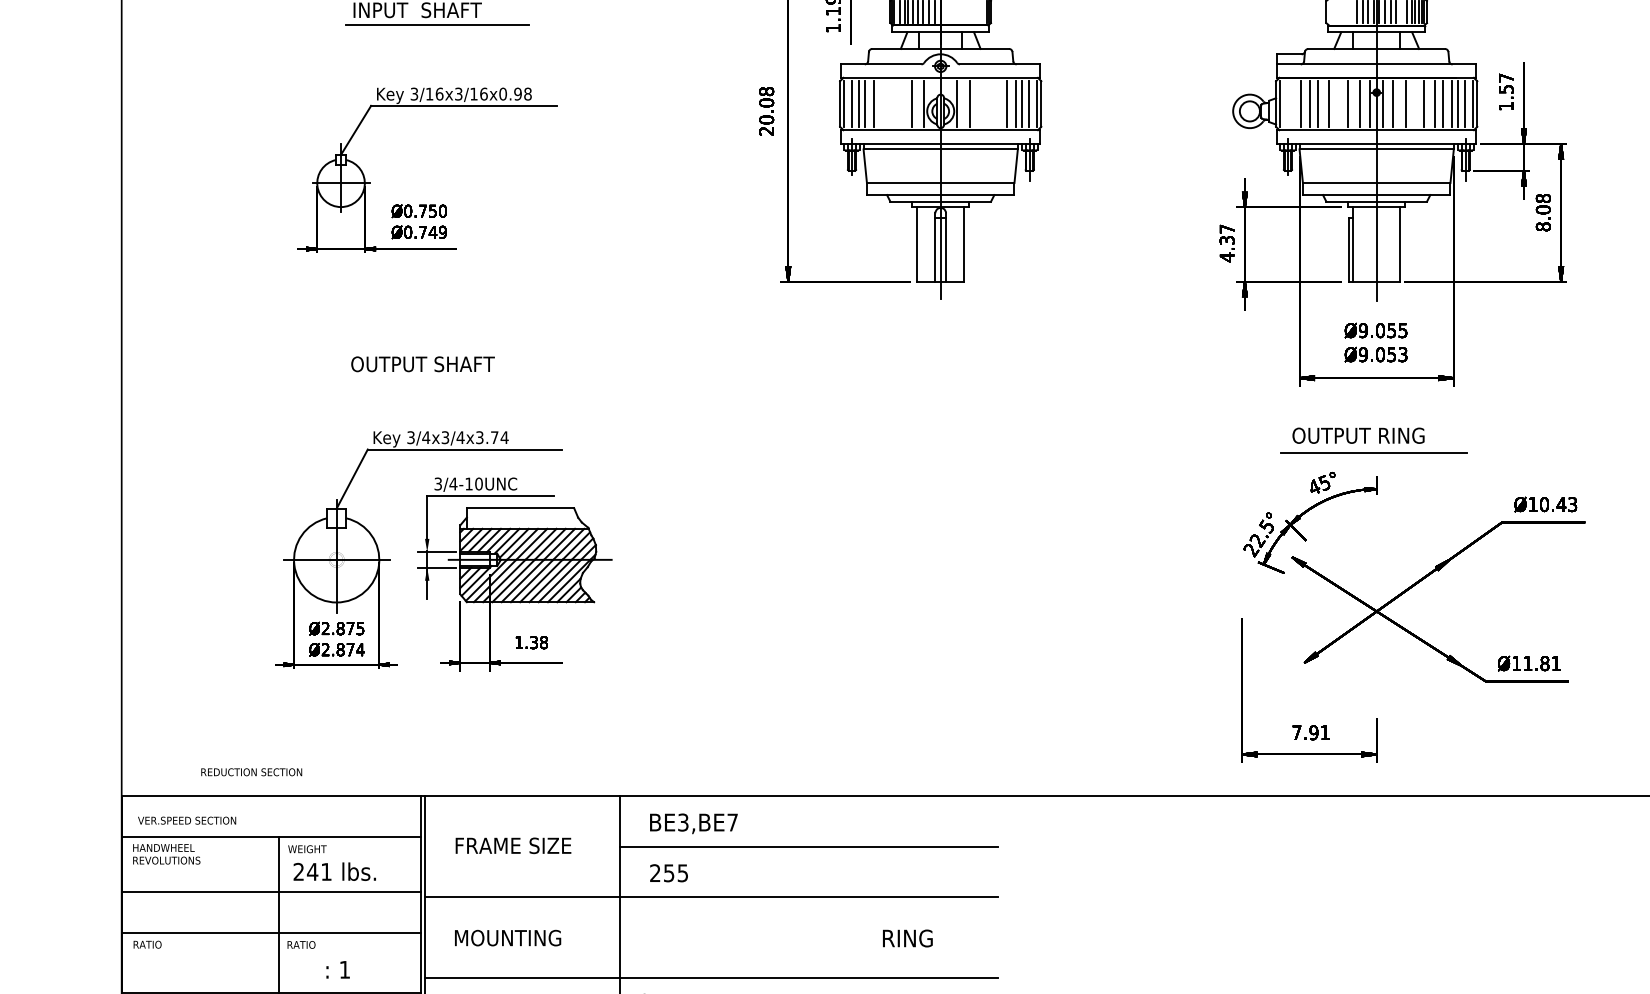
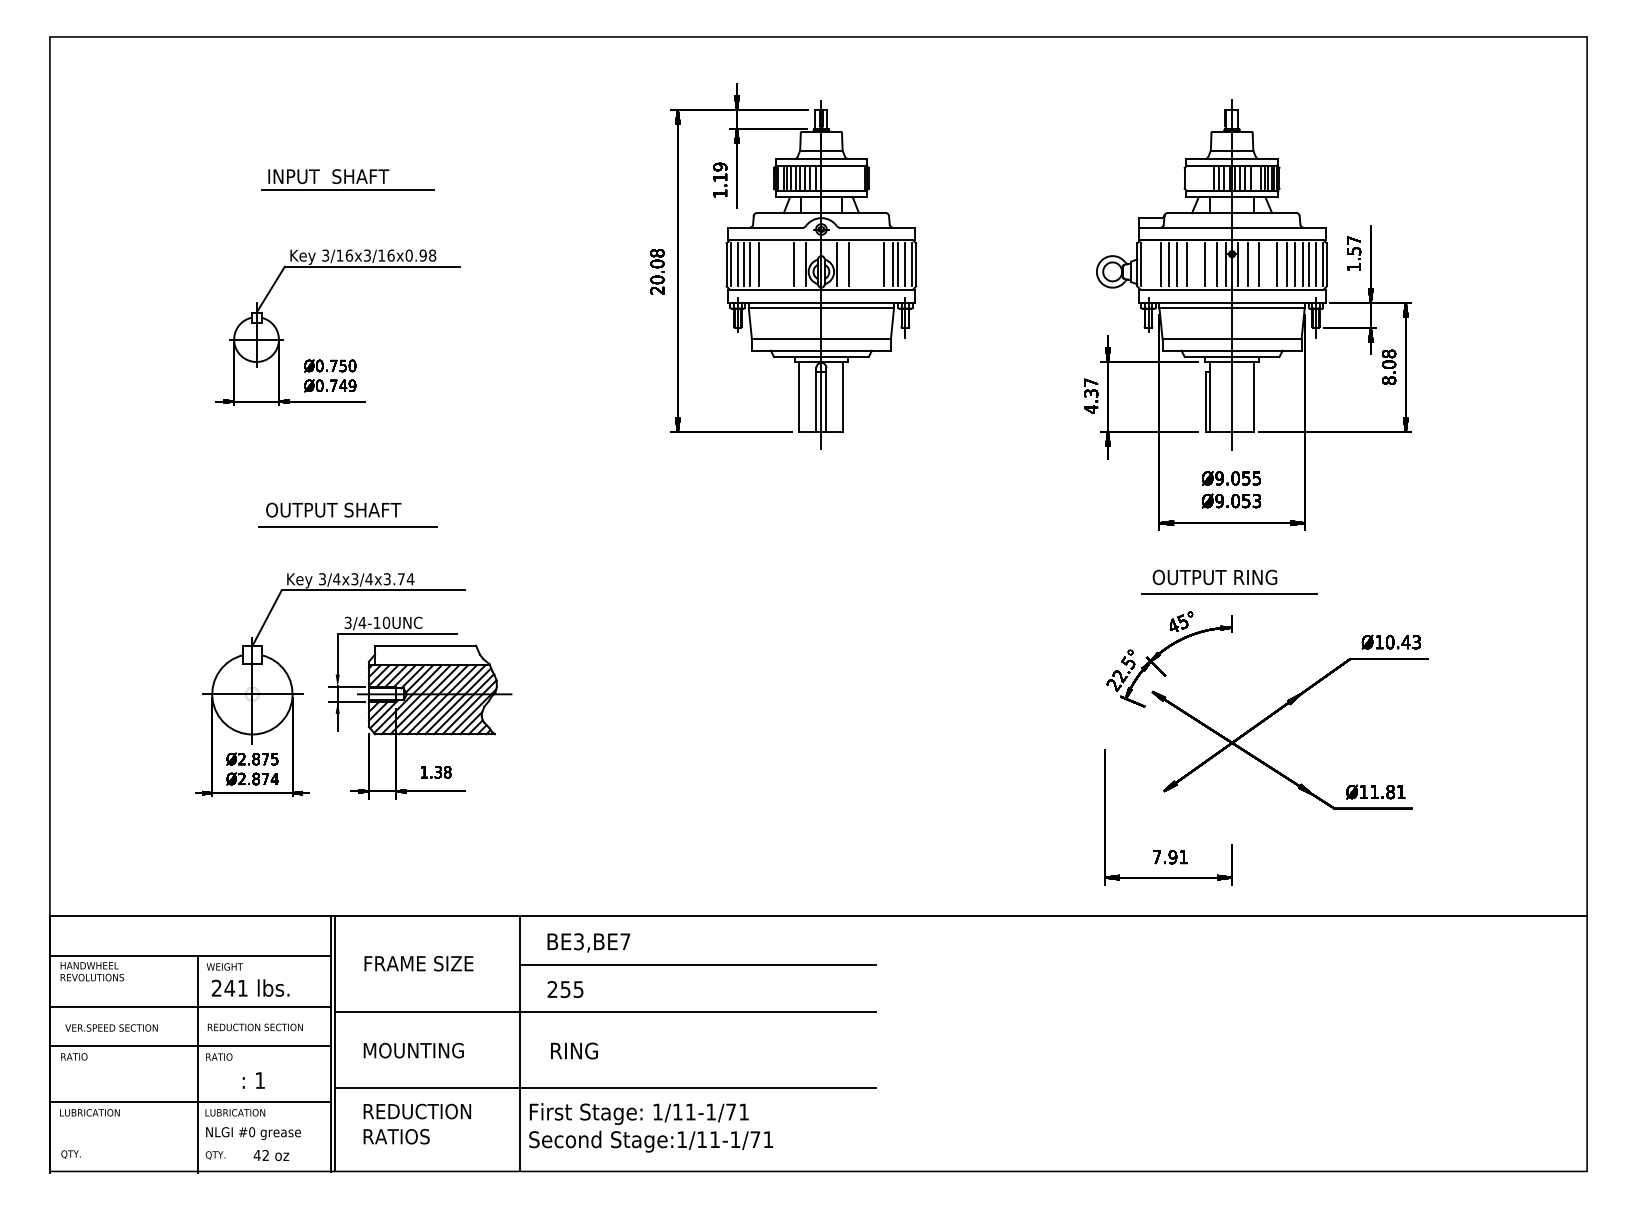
line: (437, 381) -> (347, 526), added
text: (250, 772) -> (254, 1027), moved
text: (187, 820) -> (111, 1027), moved
text: (907, 937) -> (574, 1050), moved

